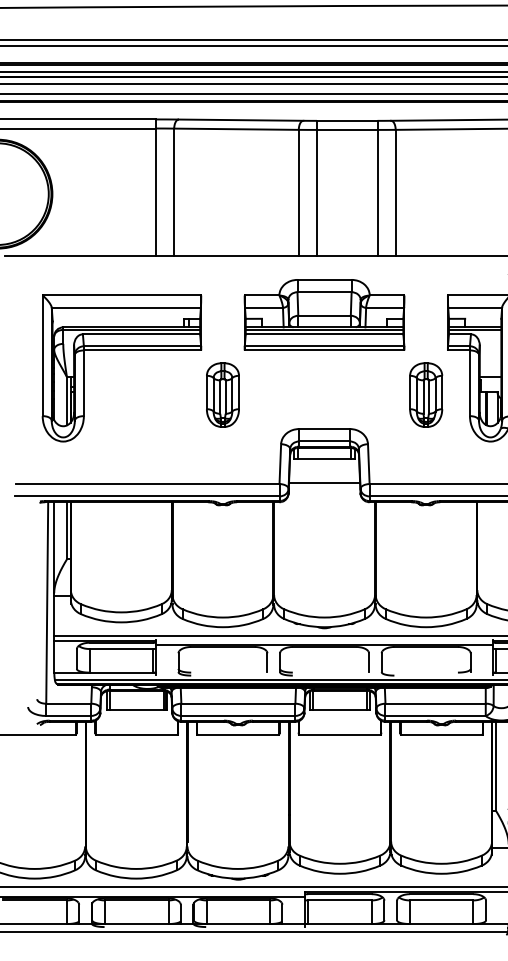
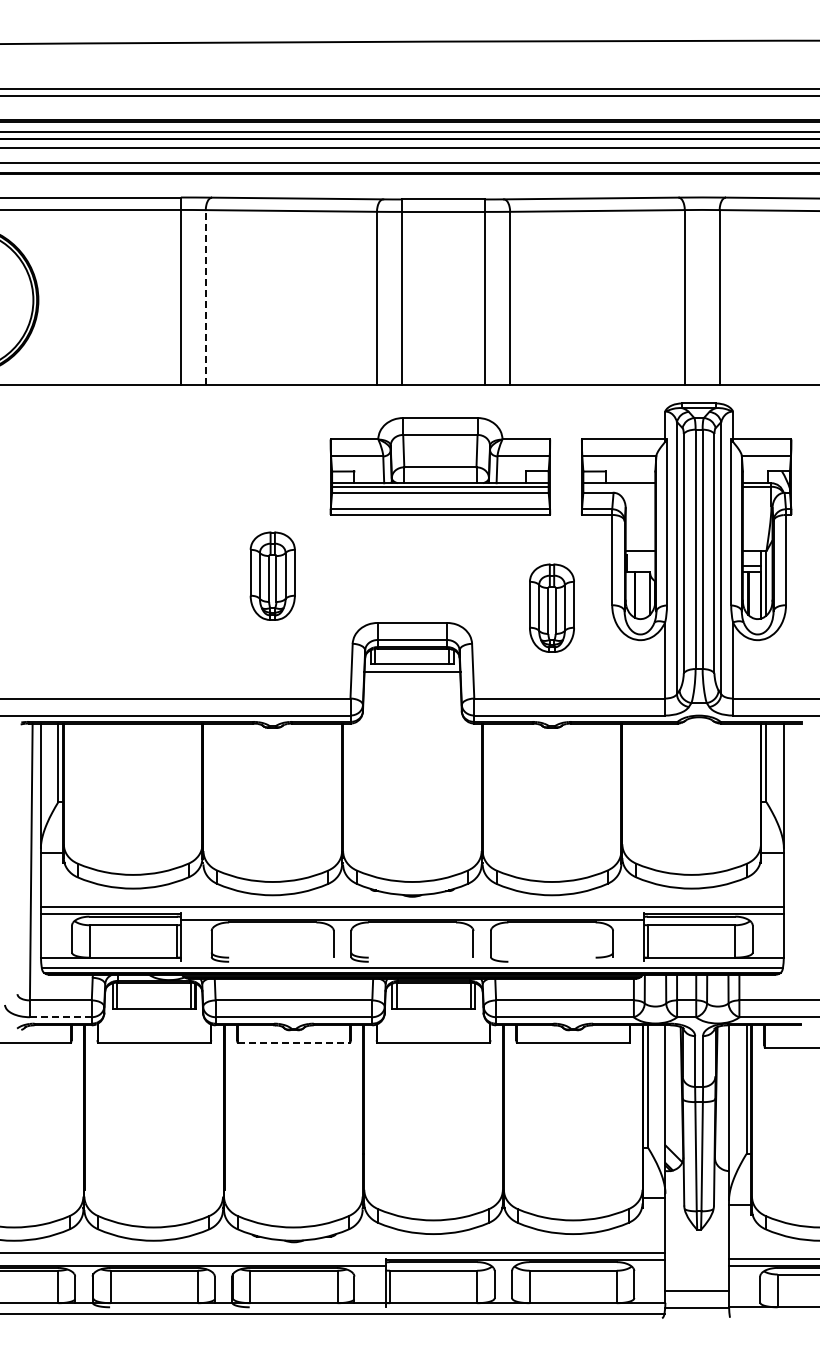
line: (174, 192) -> (205, 297), solid -> dashed
part: (324, 315) -> (440, 466), moved
line: (475, 329) -> (619, 486), removed
part: (121, 350) -> (133, 515), removed
part: (425, 394) -> (551, 607), moved
line: (324, 483) -> (412, 672), moved
line: (68, 716) -> (60, 1017), solid -> dashed
line: (238, 734) -> (294, 1042), solid -> dashed

